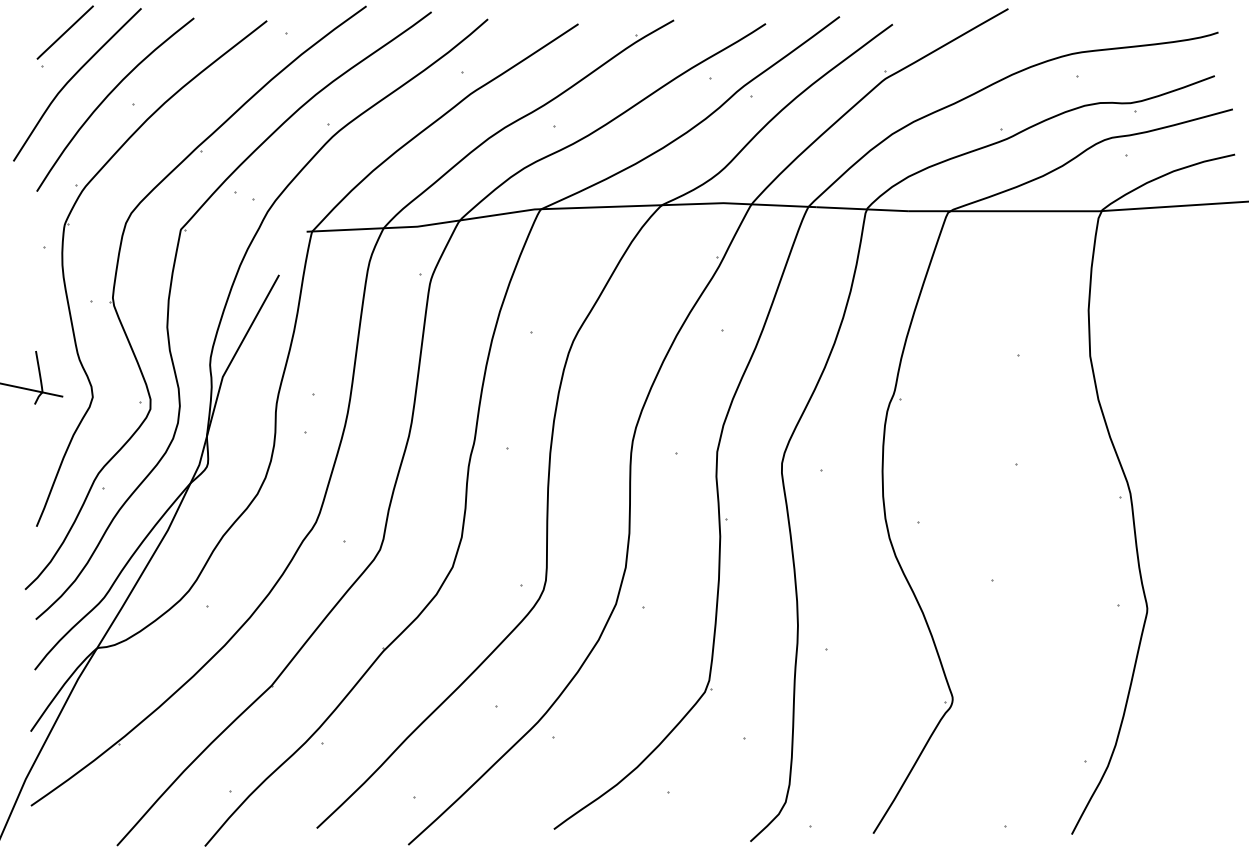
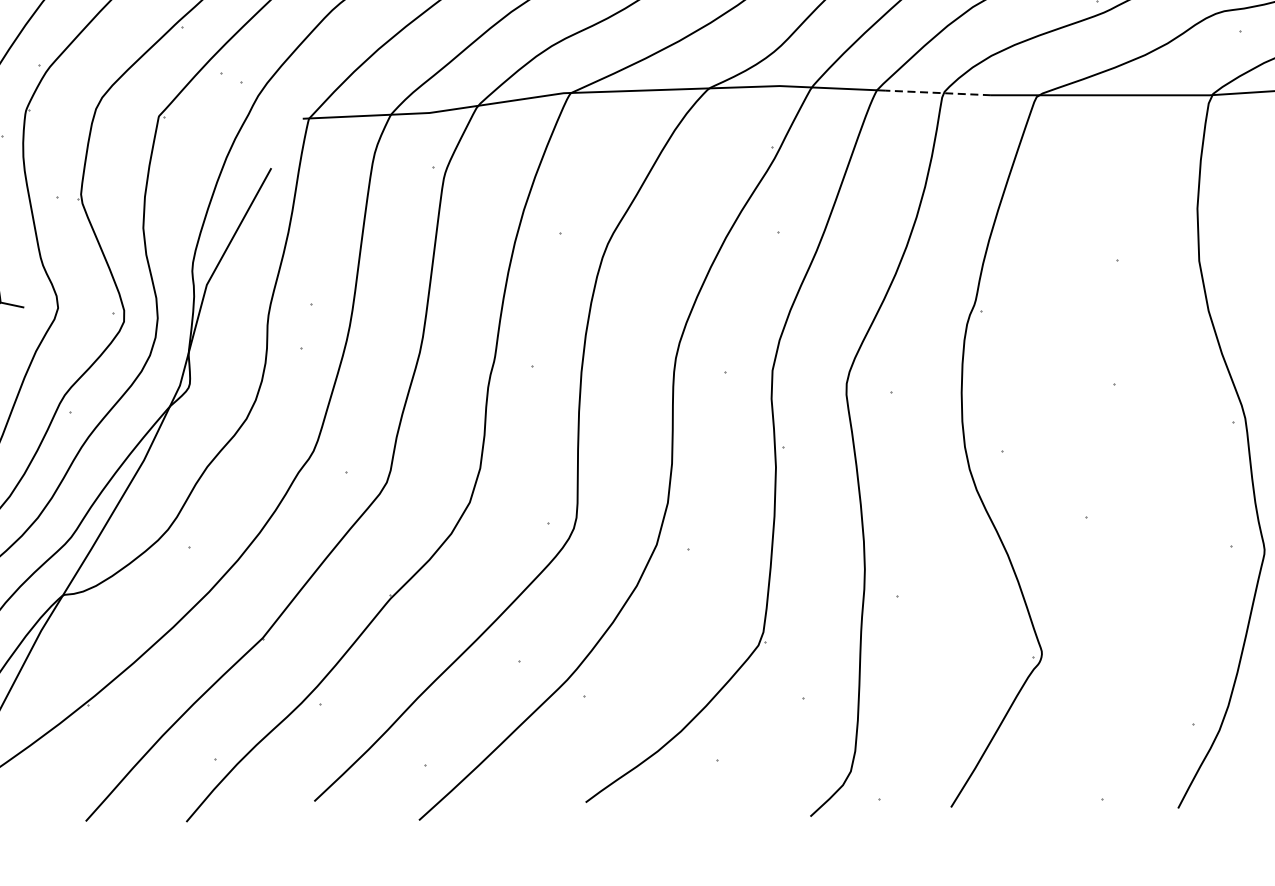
line: (862, 209) -> (938, 93), solid -> dashed

